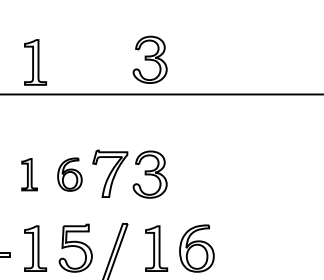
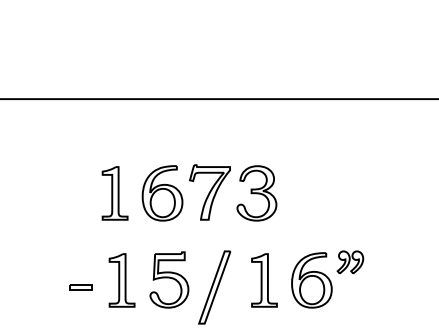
part: (149, 59) -> (256, 58), removed
part: (35, 62) -> (121, 61), removed
part: (29, 174) -> (114, 193), size x1.43
part: (69, 174) -> (162, 193), size x1.43
part: (229, 233) -> (350, 262), added

